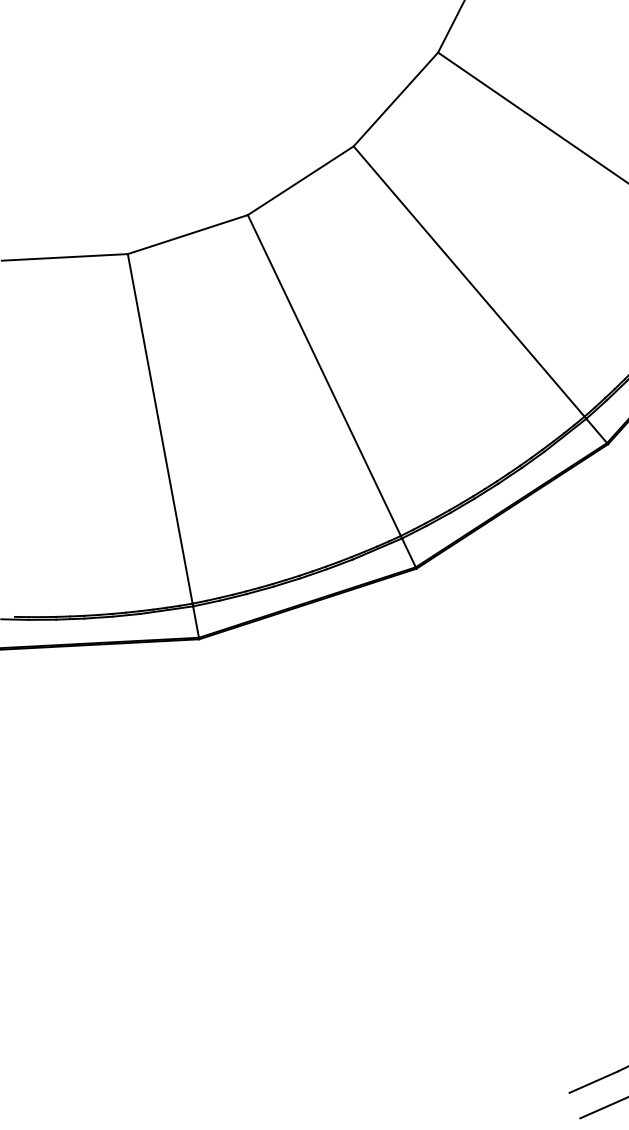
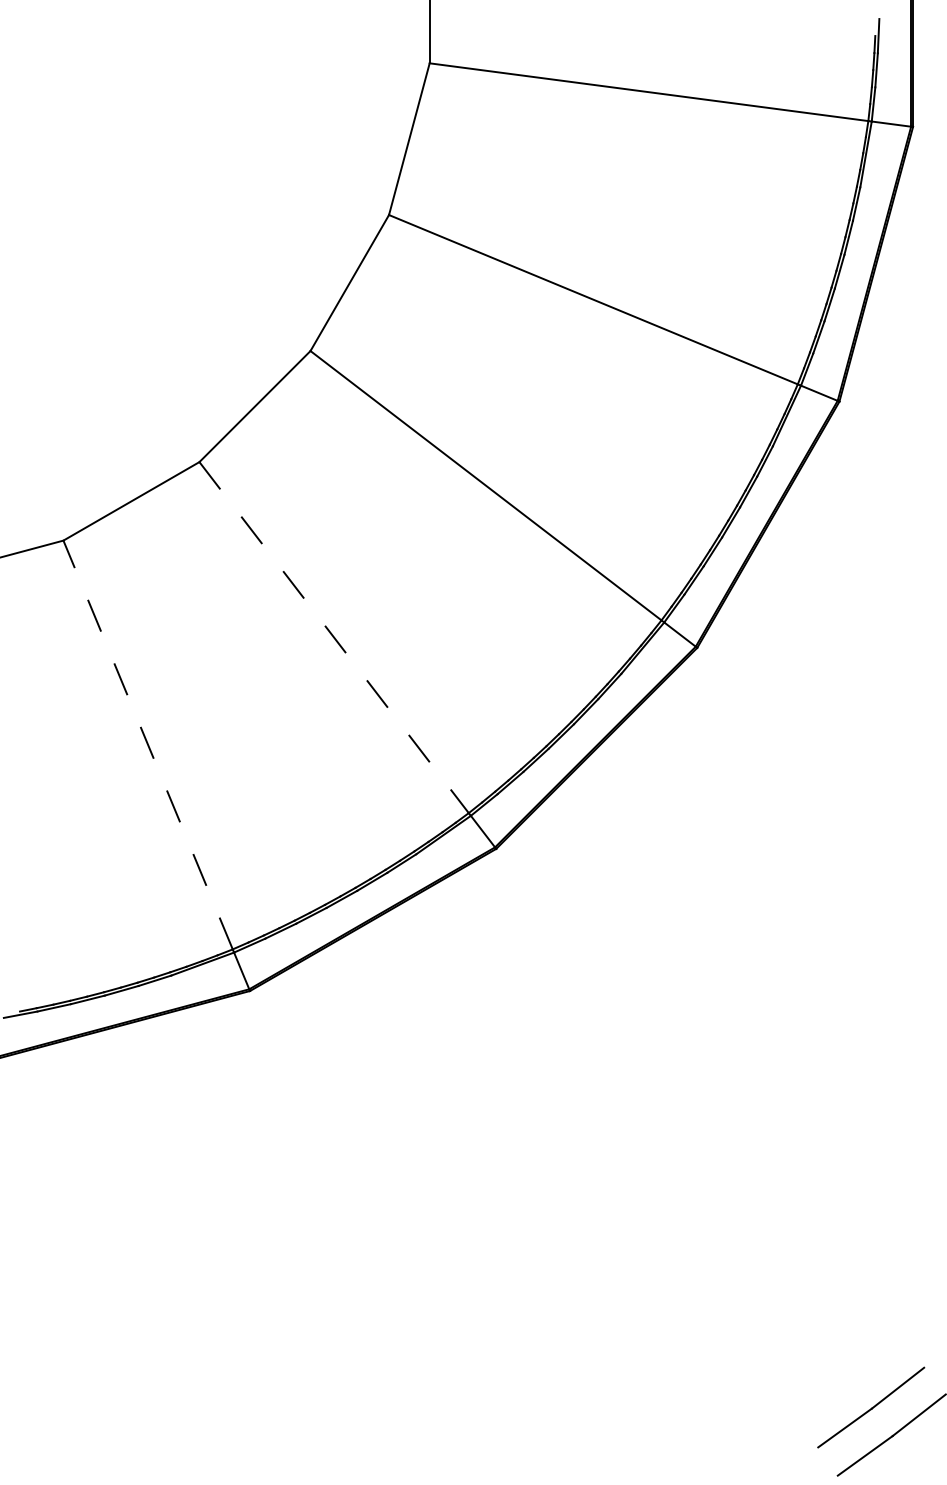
line: (324, 376) -> (334, 638), solid -> dashed
line: (159, 428) -> (147, 744), solid -> dashed

